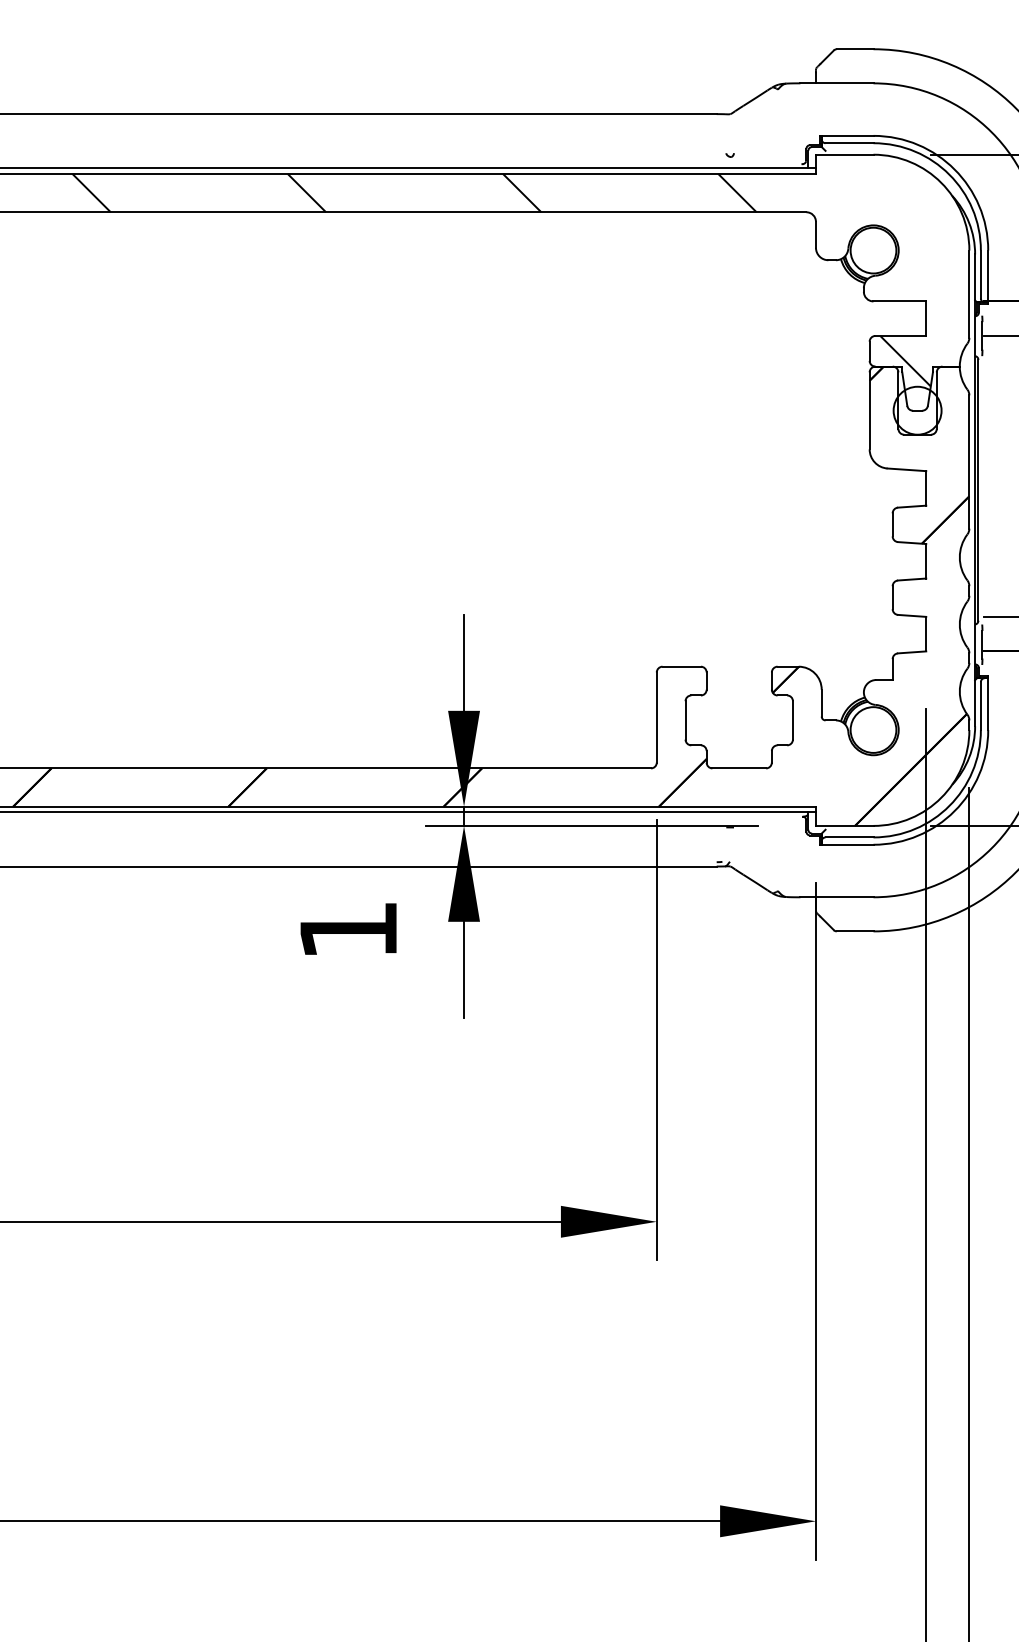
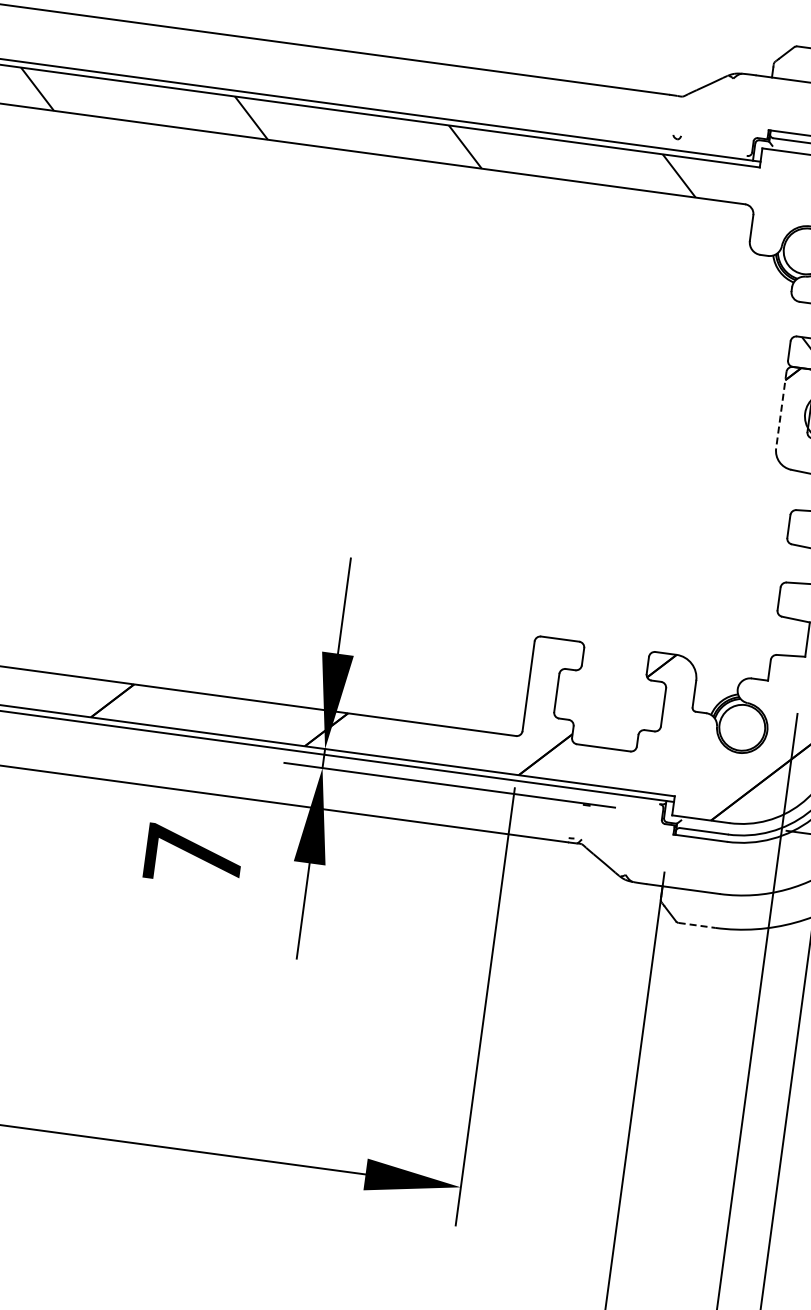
line: (869, 411) -> (781, 410), solid -> dashed
text: (348, 930) -> (193, 856), 1 -> 7
line: (855, 931) -> (697, 925), solid -> dashed

